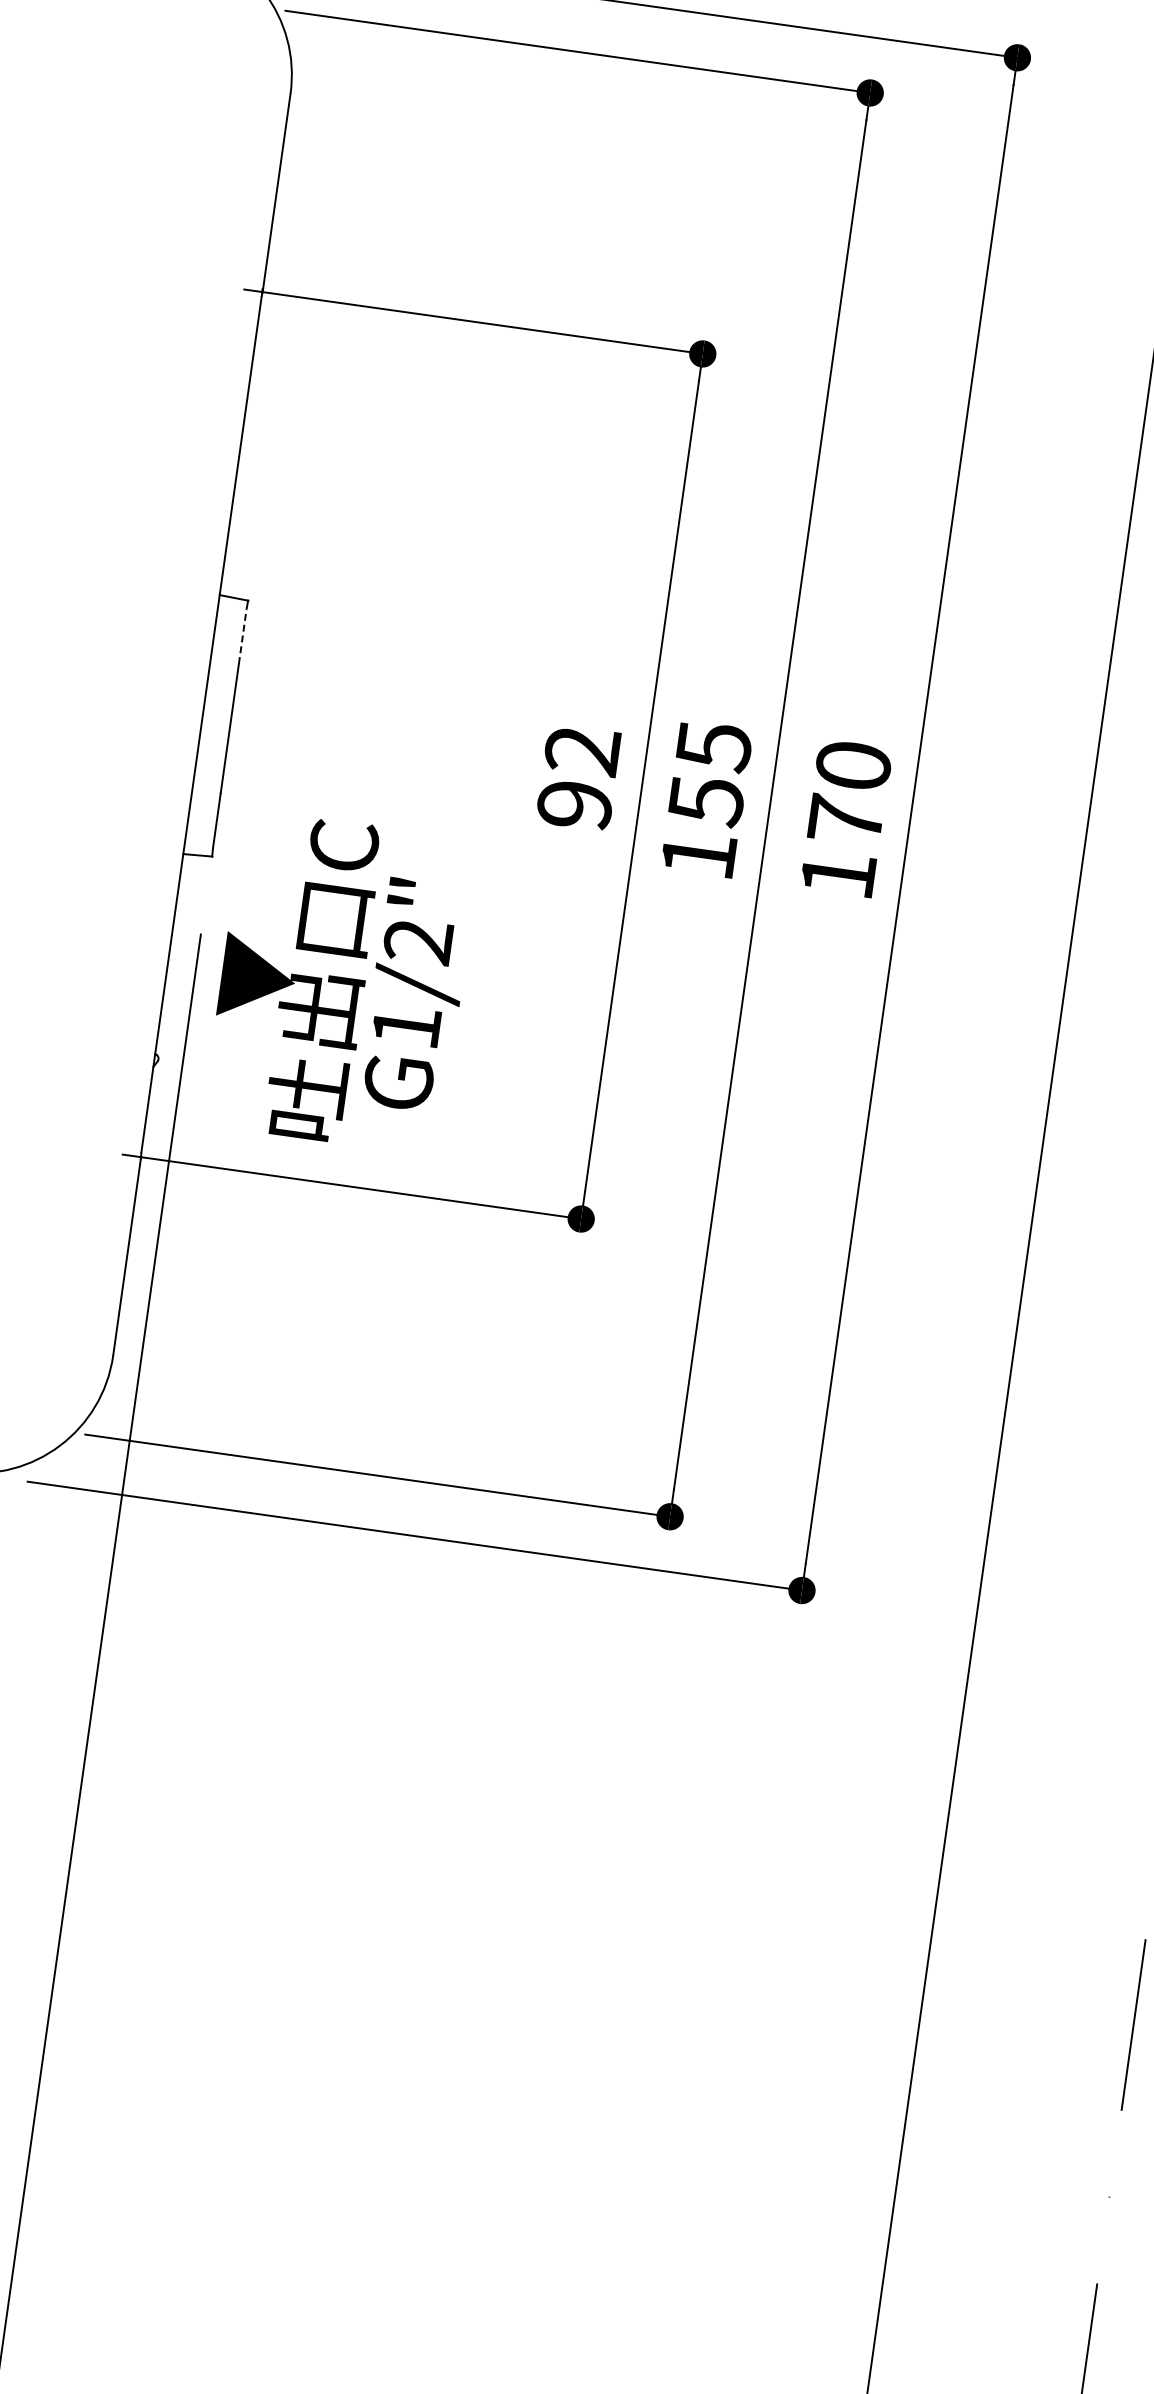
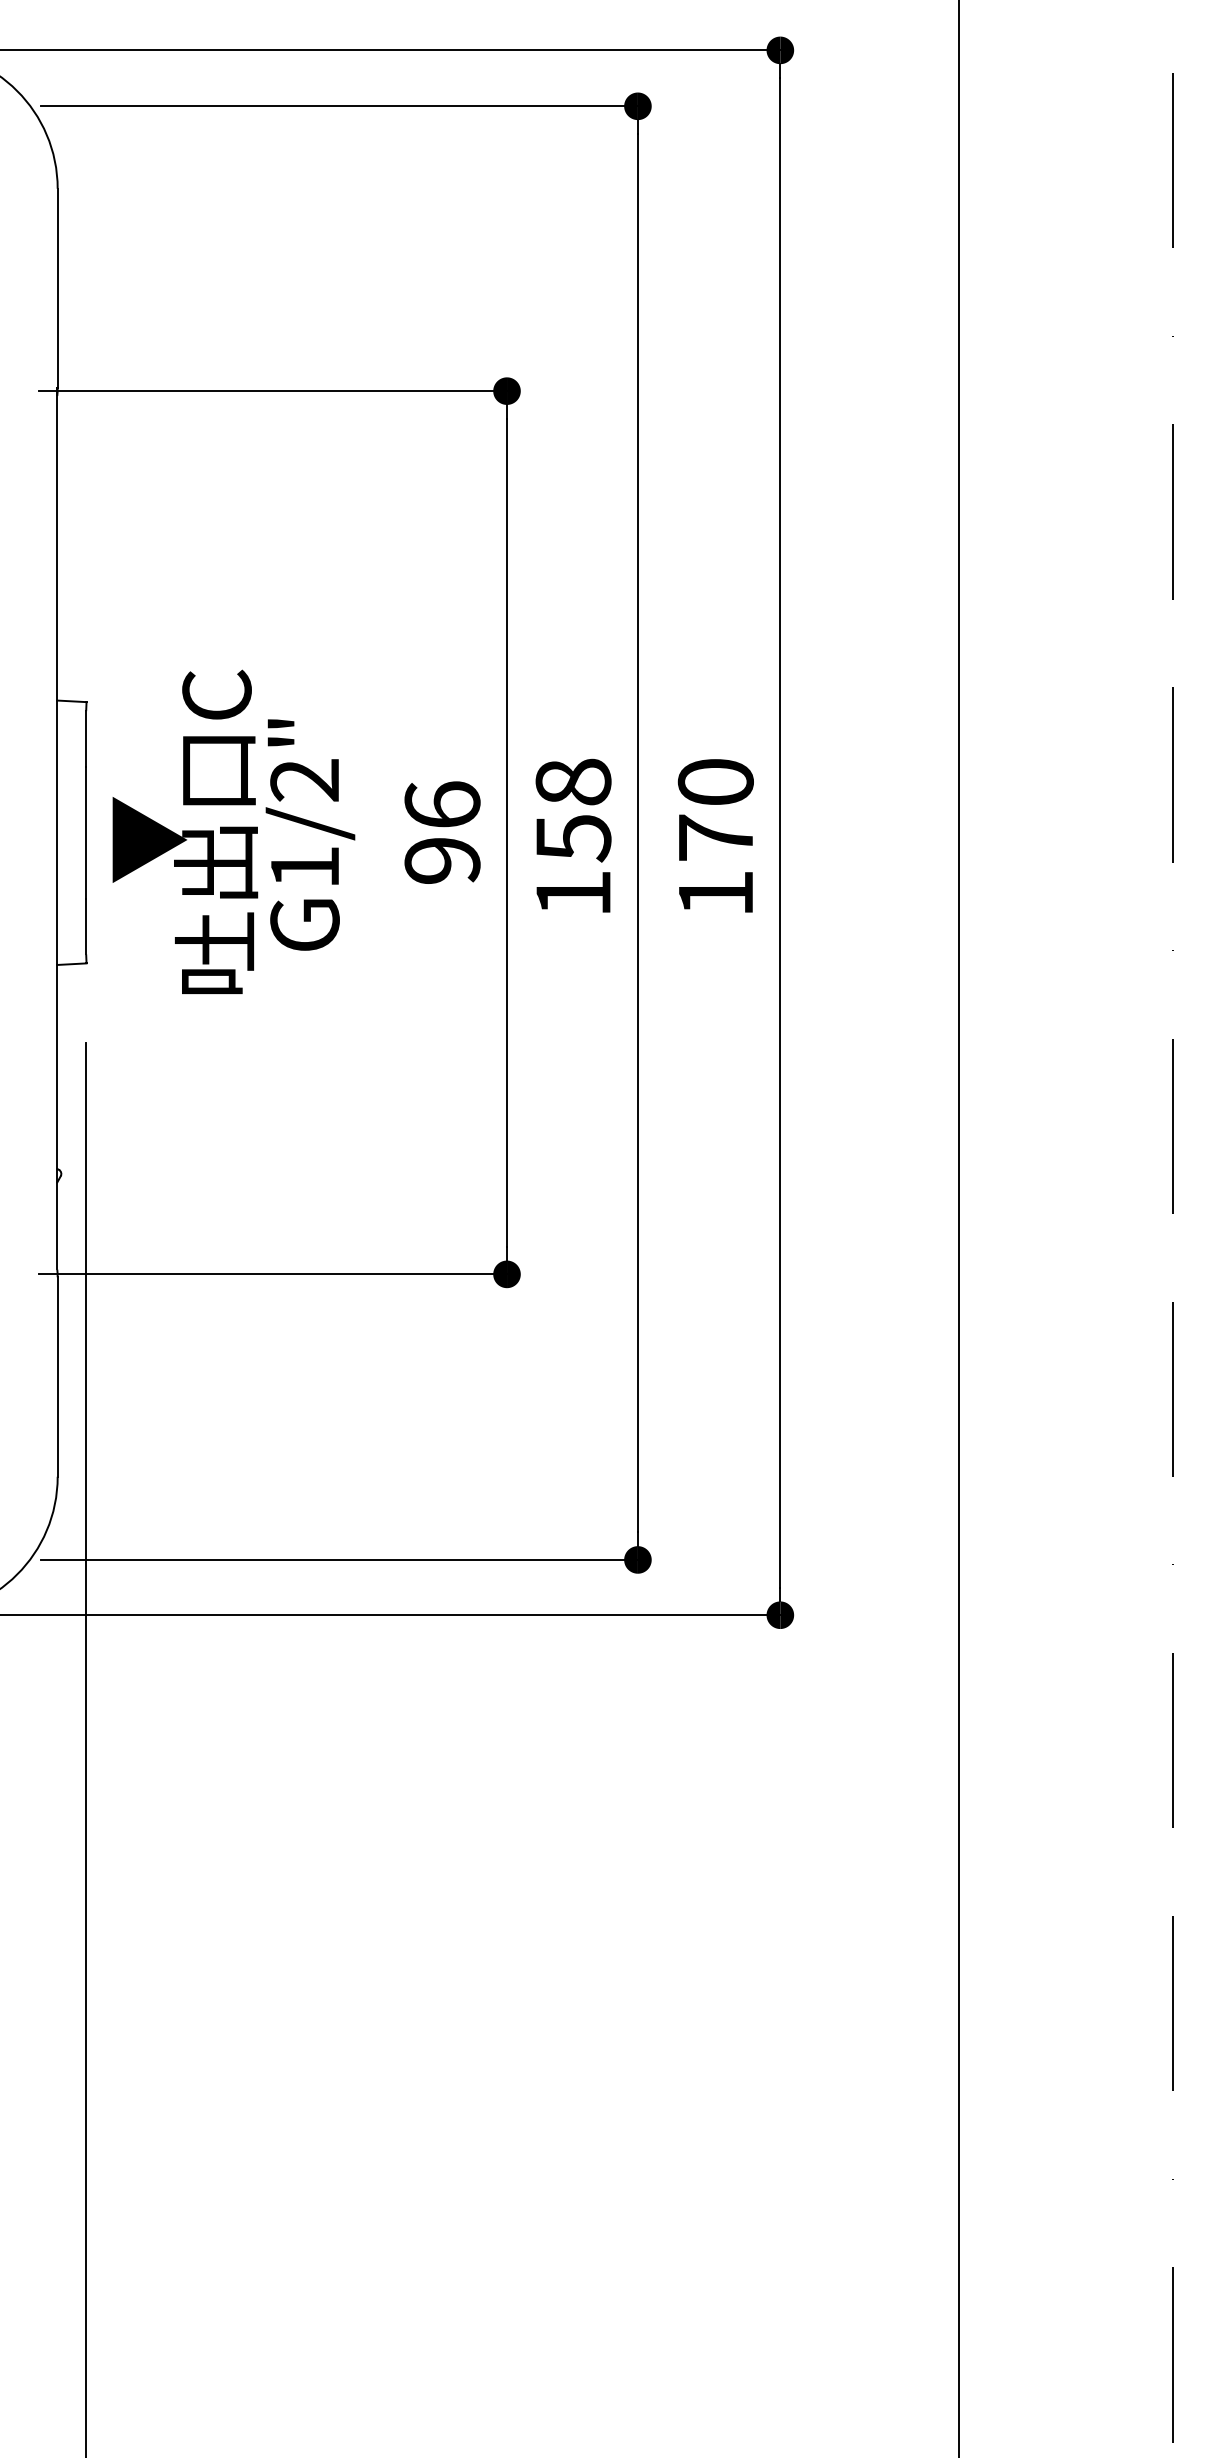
line: (243, 636) -> (86, 738), dashed -> solid
text: (714, 746) -> (573, 782), 155 -> 158
text: (582, 749) -> (442, 804), 92 -> 96
text: (341, 981) -> (233, 831), moved

